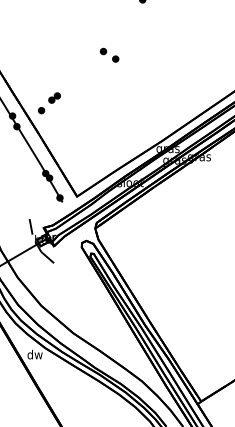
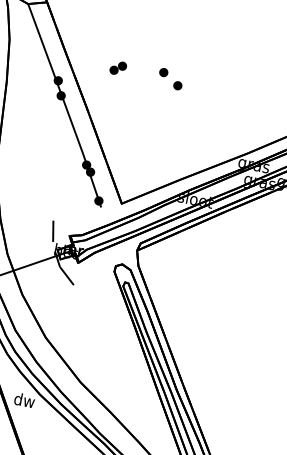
part: (109, 54) -> (170, 78), moved
part: (41, 110) -> (97, 81), removed

